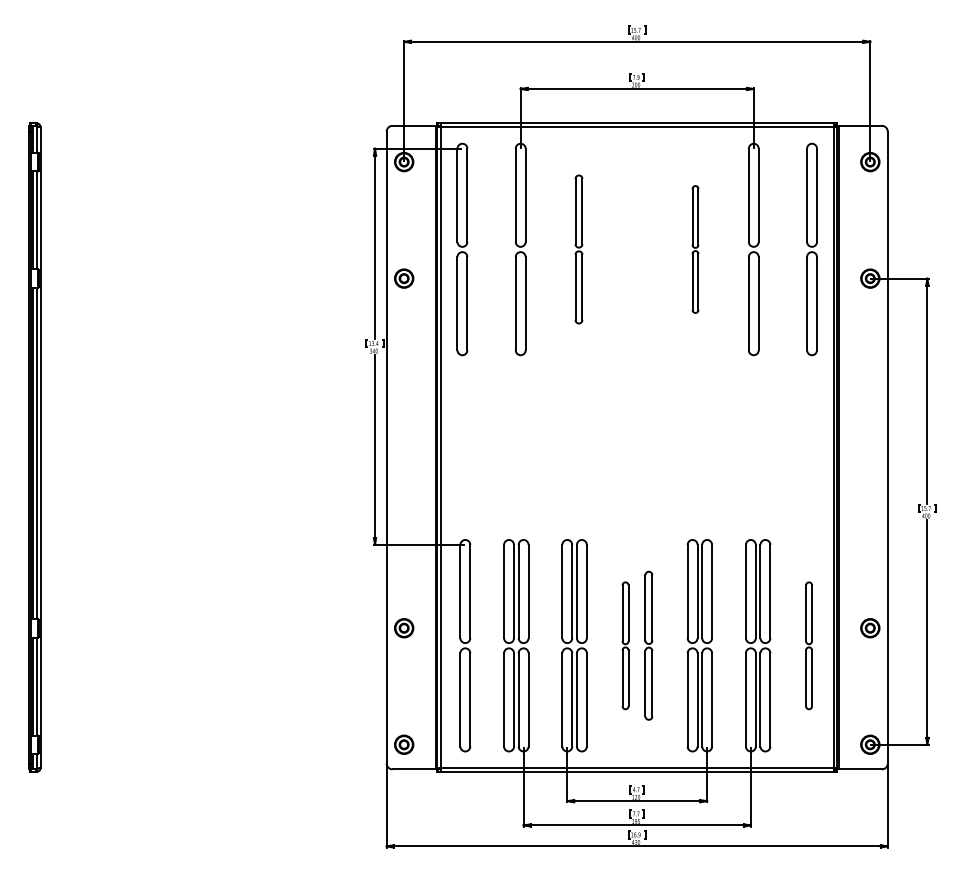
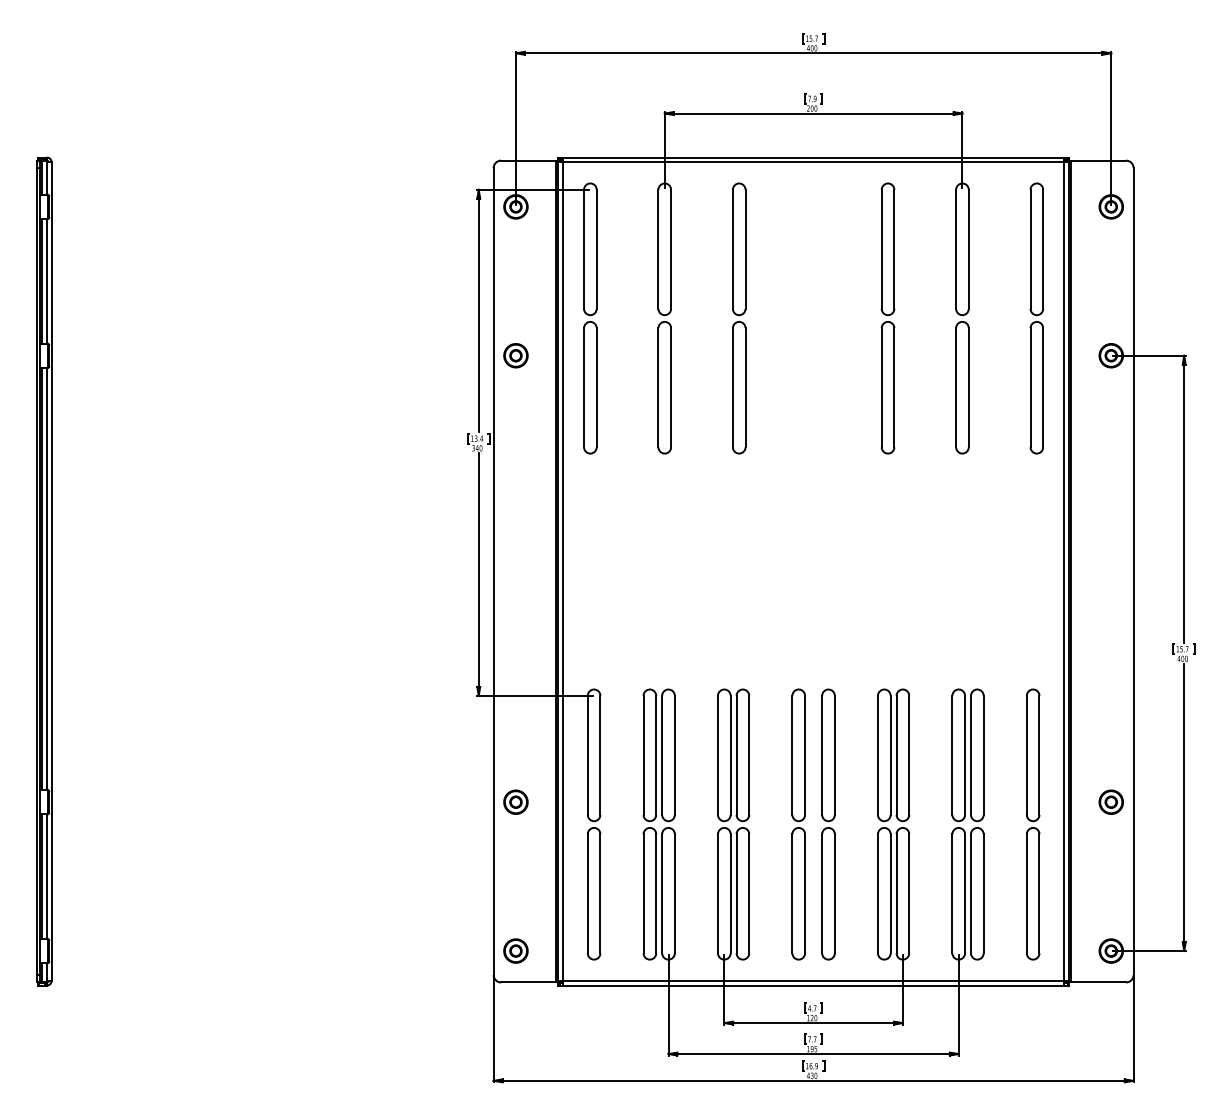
part: (578, 249) -> (738, 318), size x1.43
part: (695, 249) -> (888, 318), size x1.67
part: (625, 645) -> (798, 824), size x1.67
part: (648, 645) -> (827, 824), size x1.43
part: (808, 645) -> (1032, 824), size x1.67

